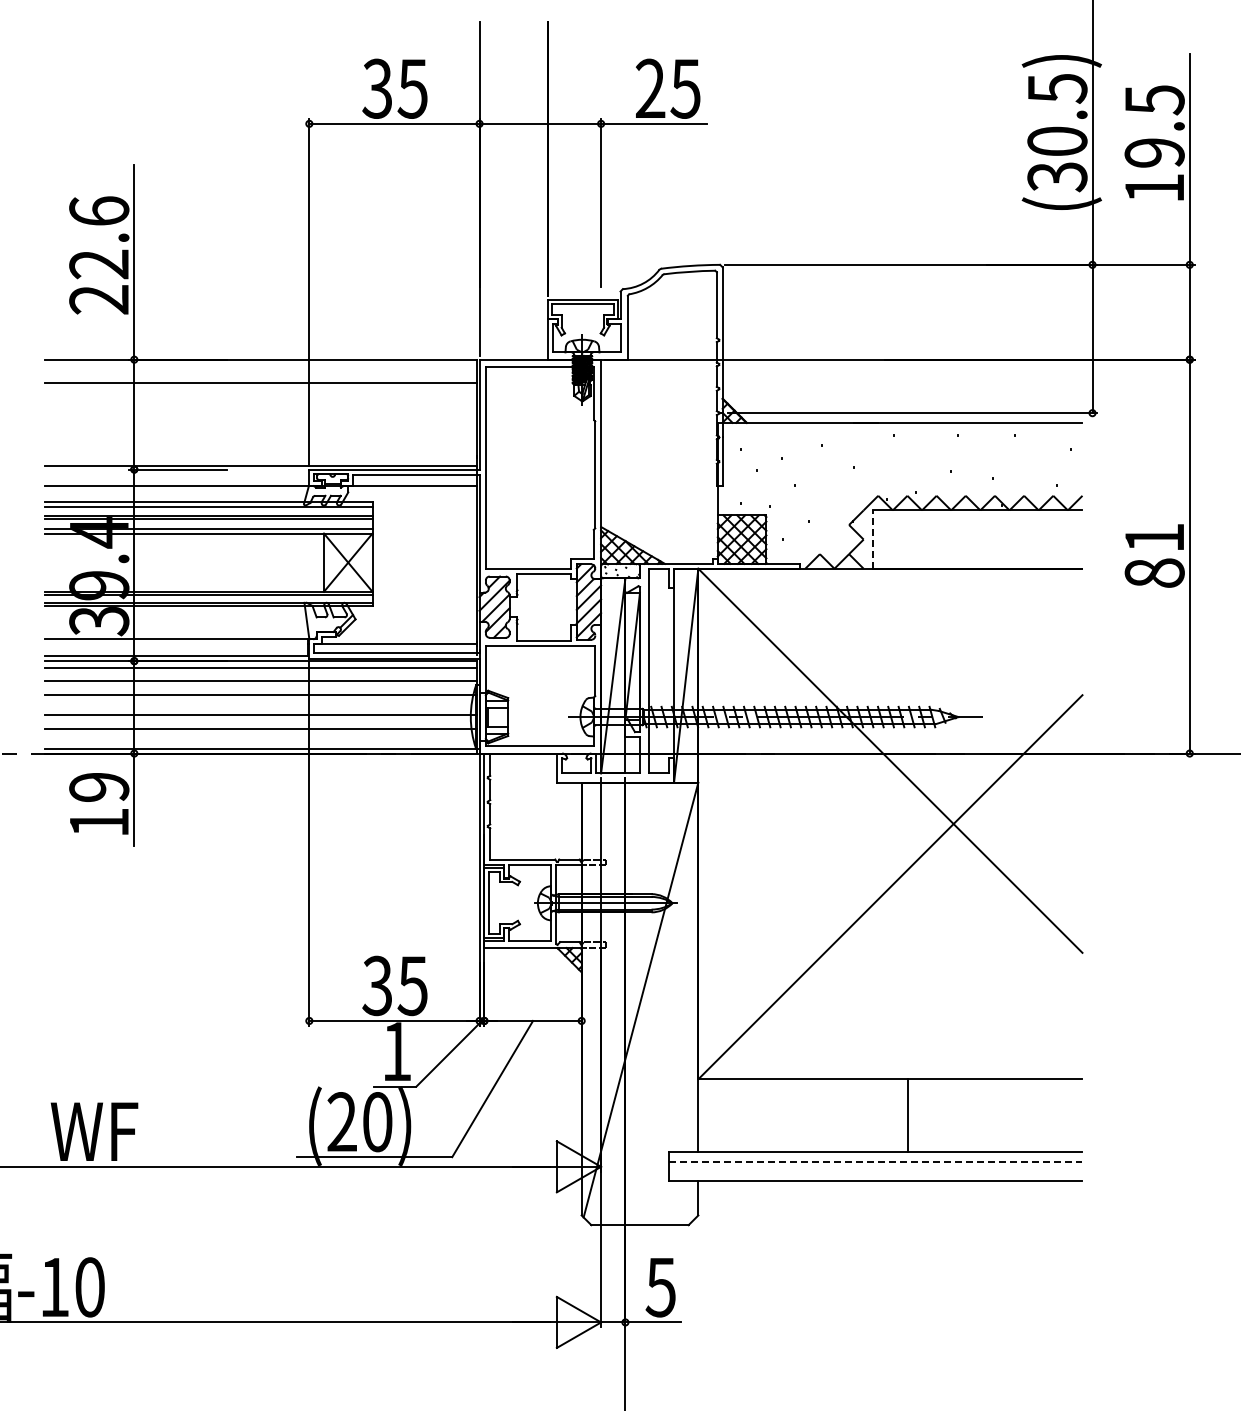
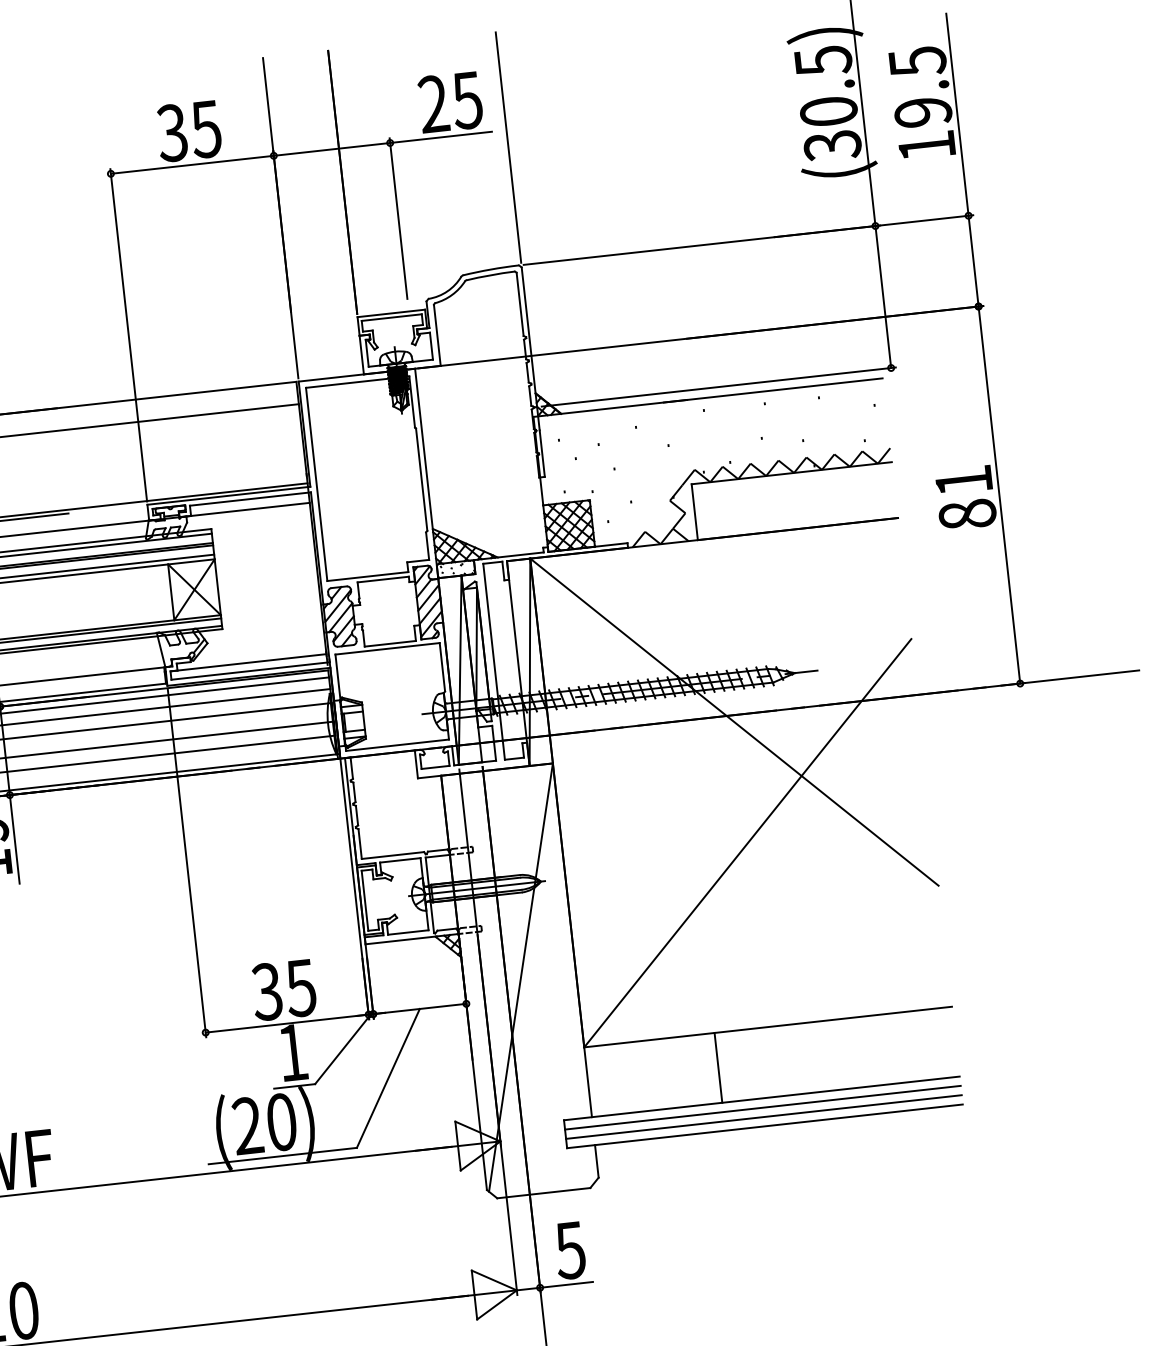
line: (722, 141) -> (508, 147), added
line: (873, 539) -> (694, 512), dashed -> solid
line: (907, 1115) -> (718, 1067), moved
line: (875, 1161) -> (762, 1107), dashed -> solid
line: (875, 1171) -> (763, 1116), added

